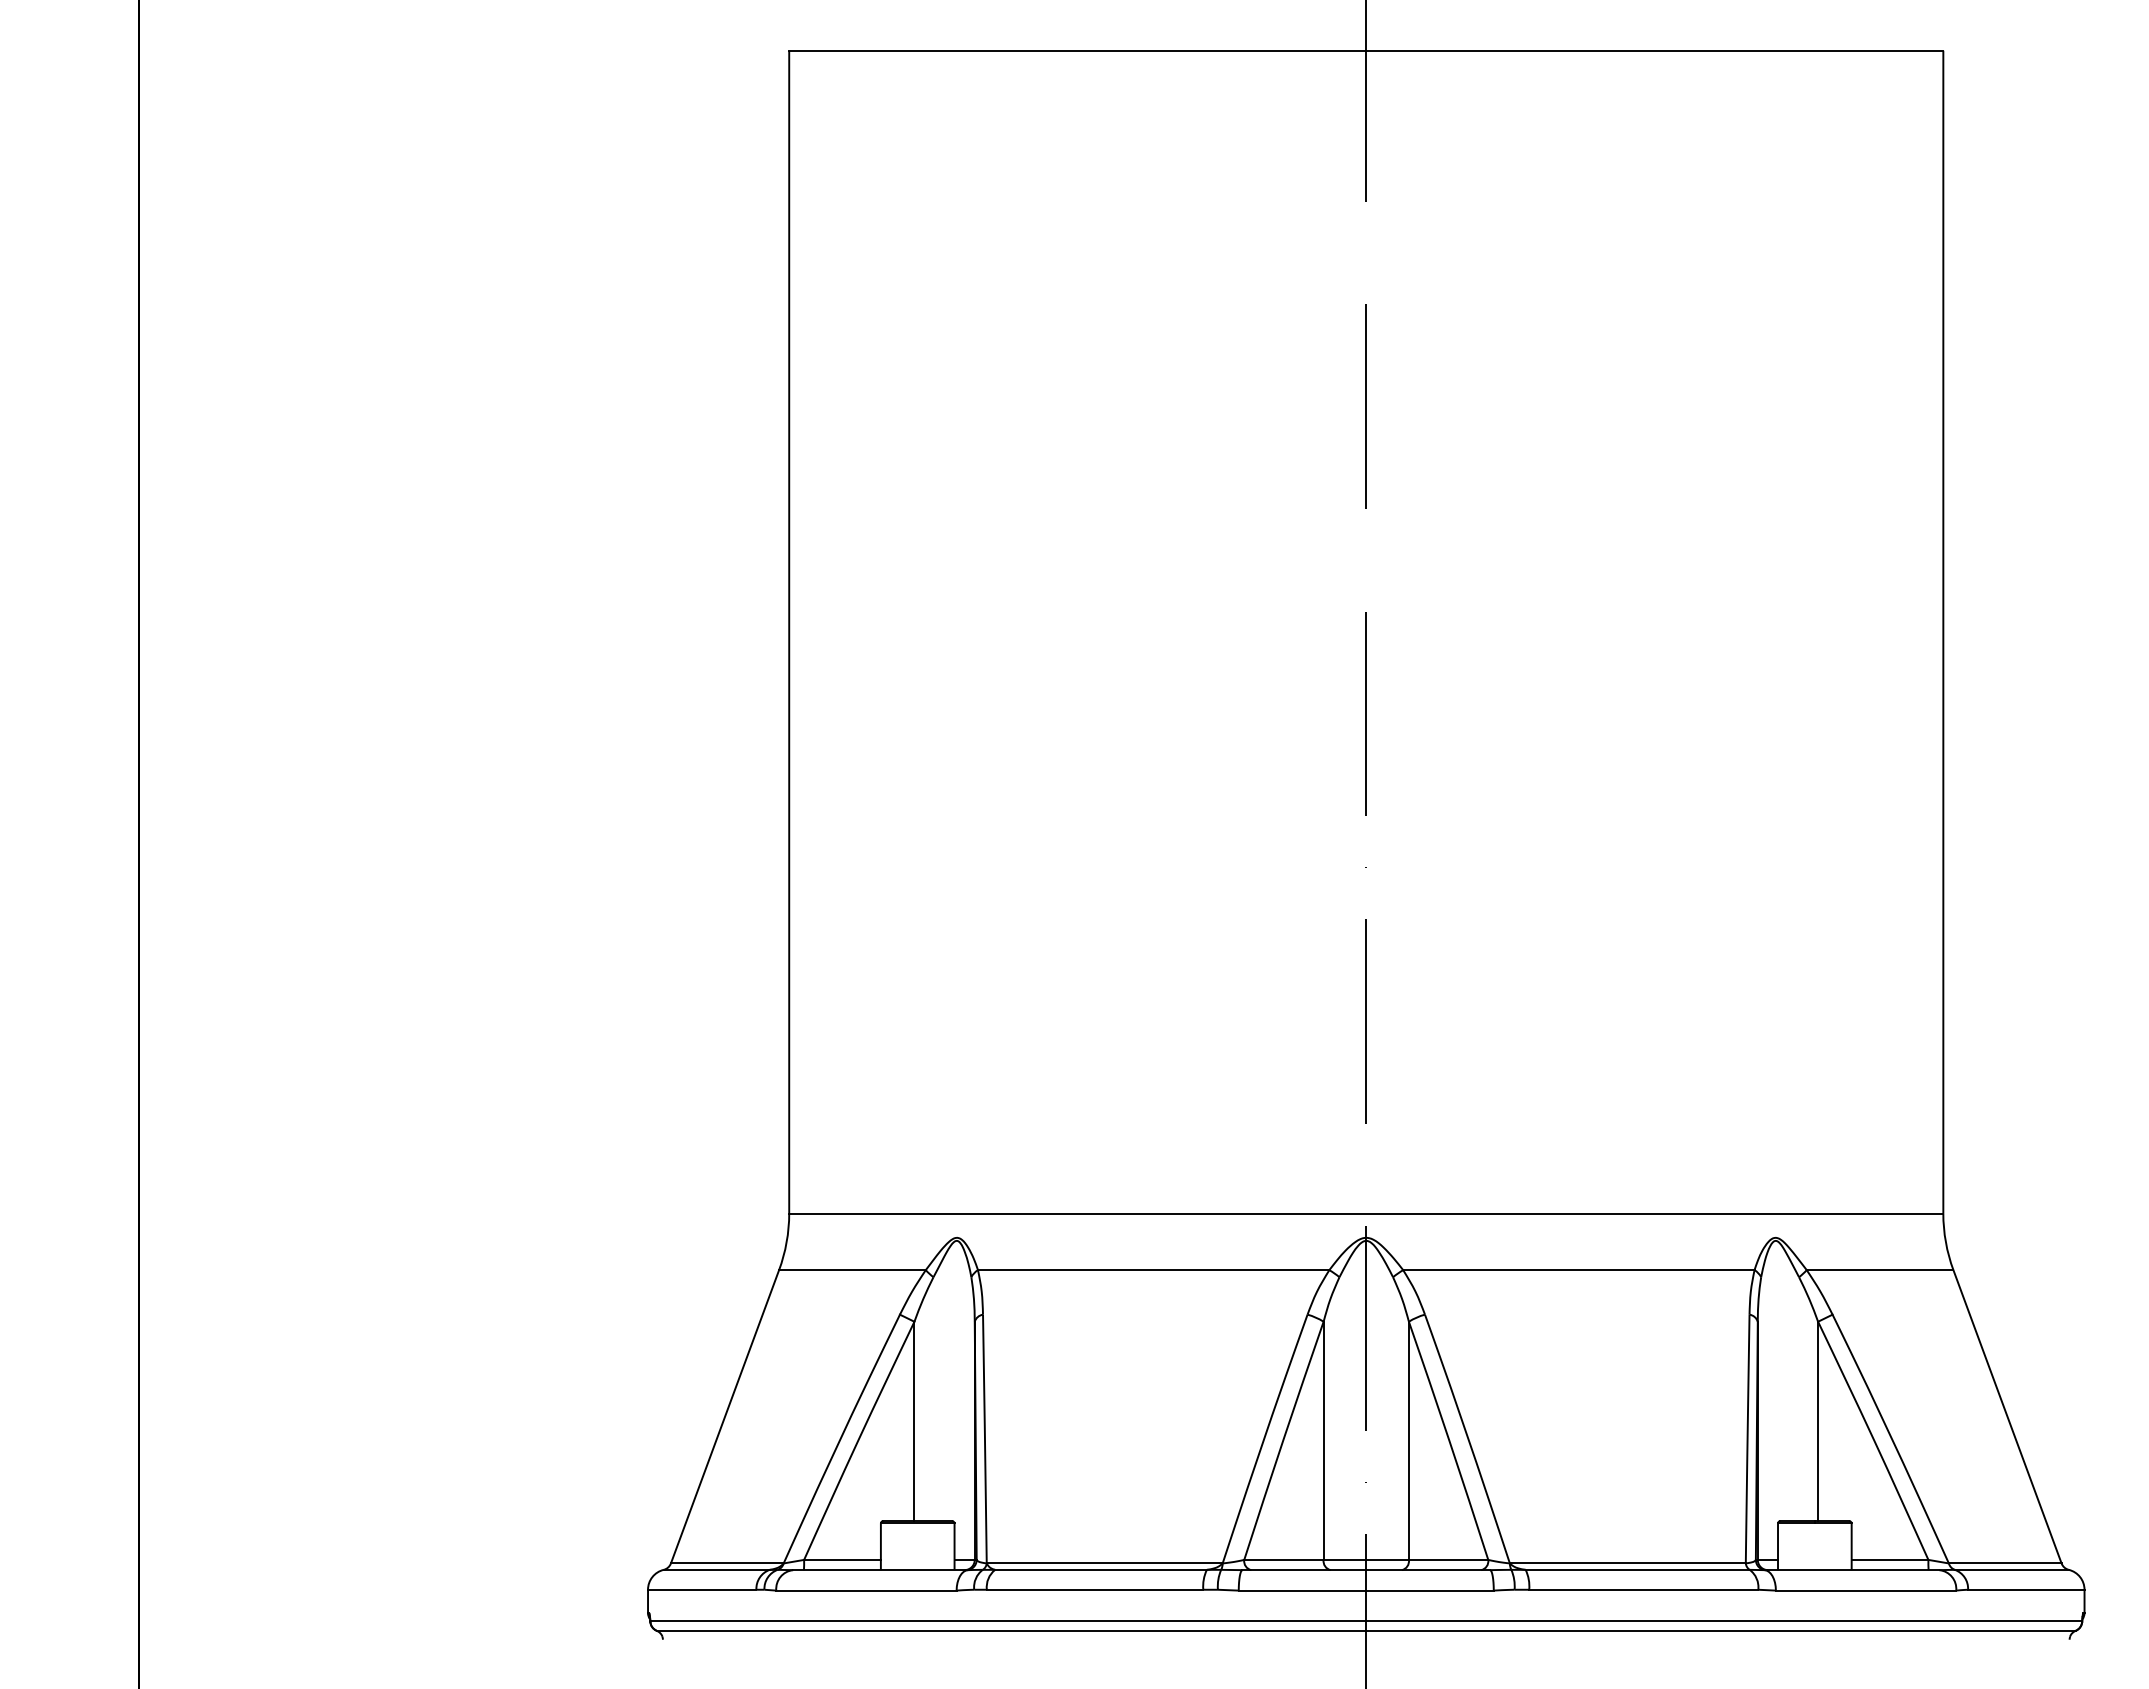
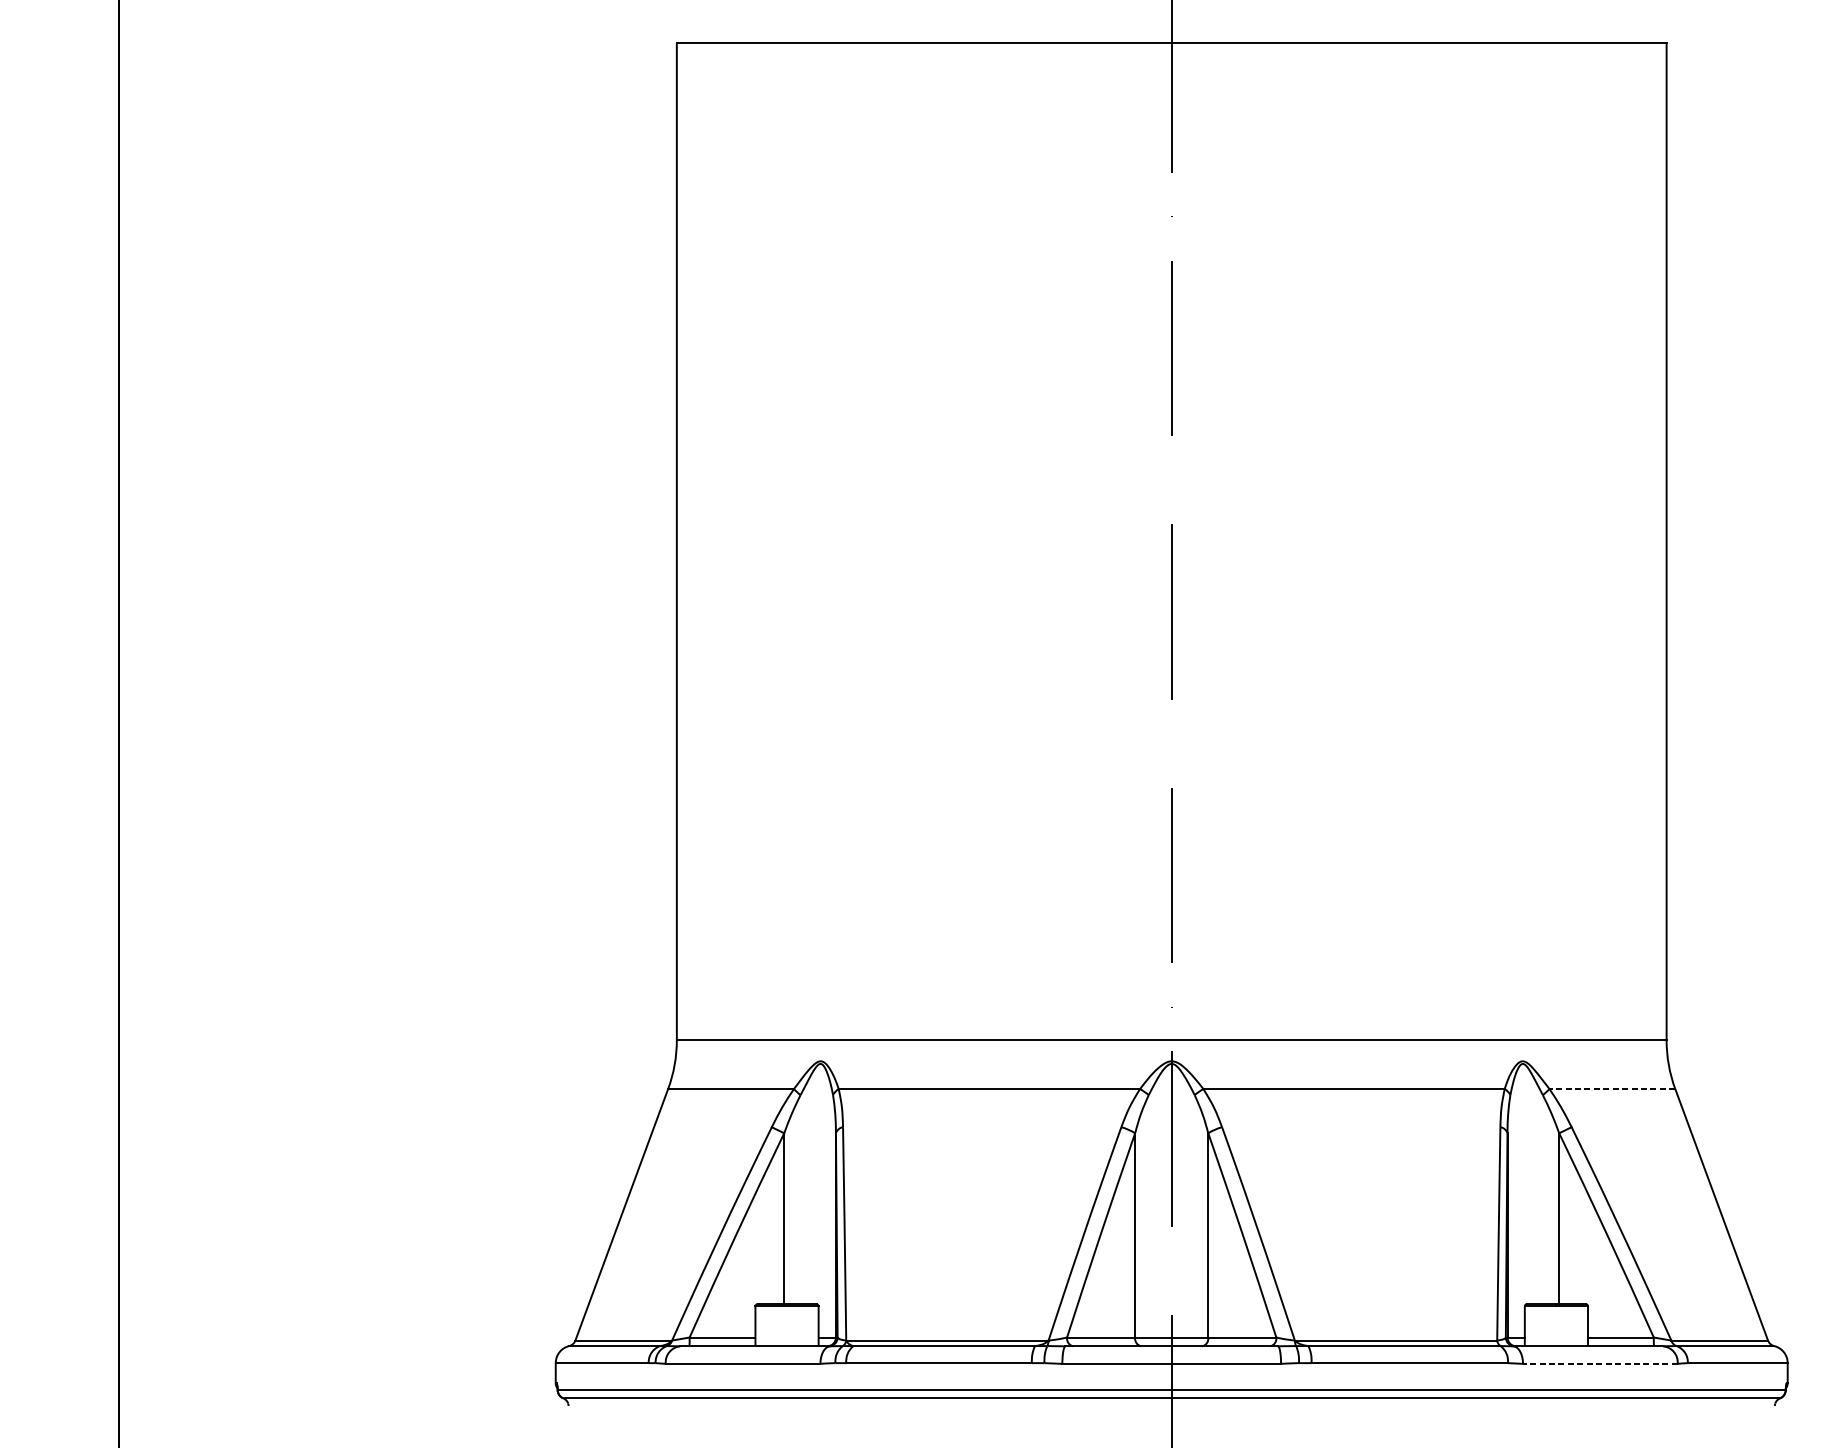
line: (1879, 1270) -> (1611, 1089), solid -> dashed
line: (1865, 1590) -> (1599, 1363), solid -> dashed

